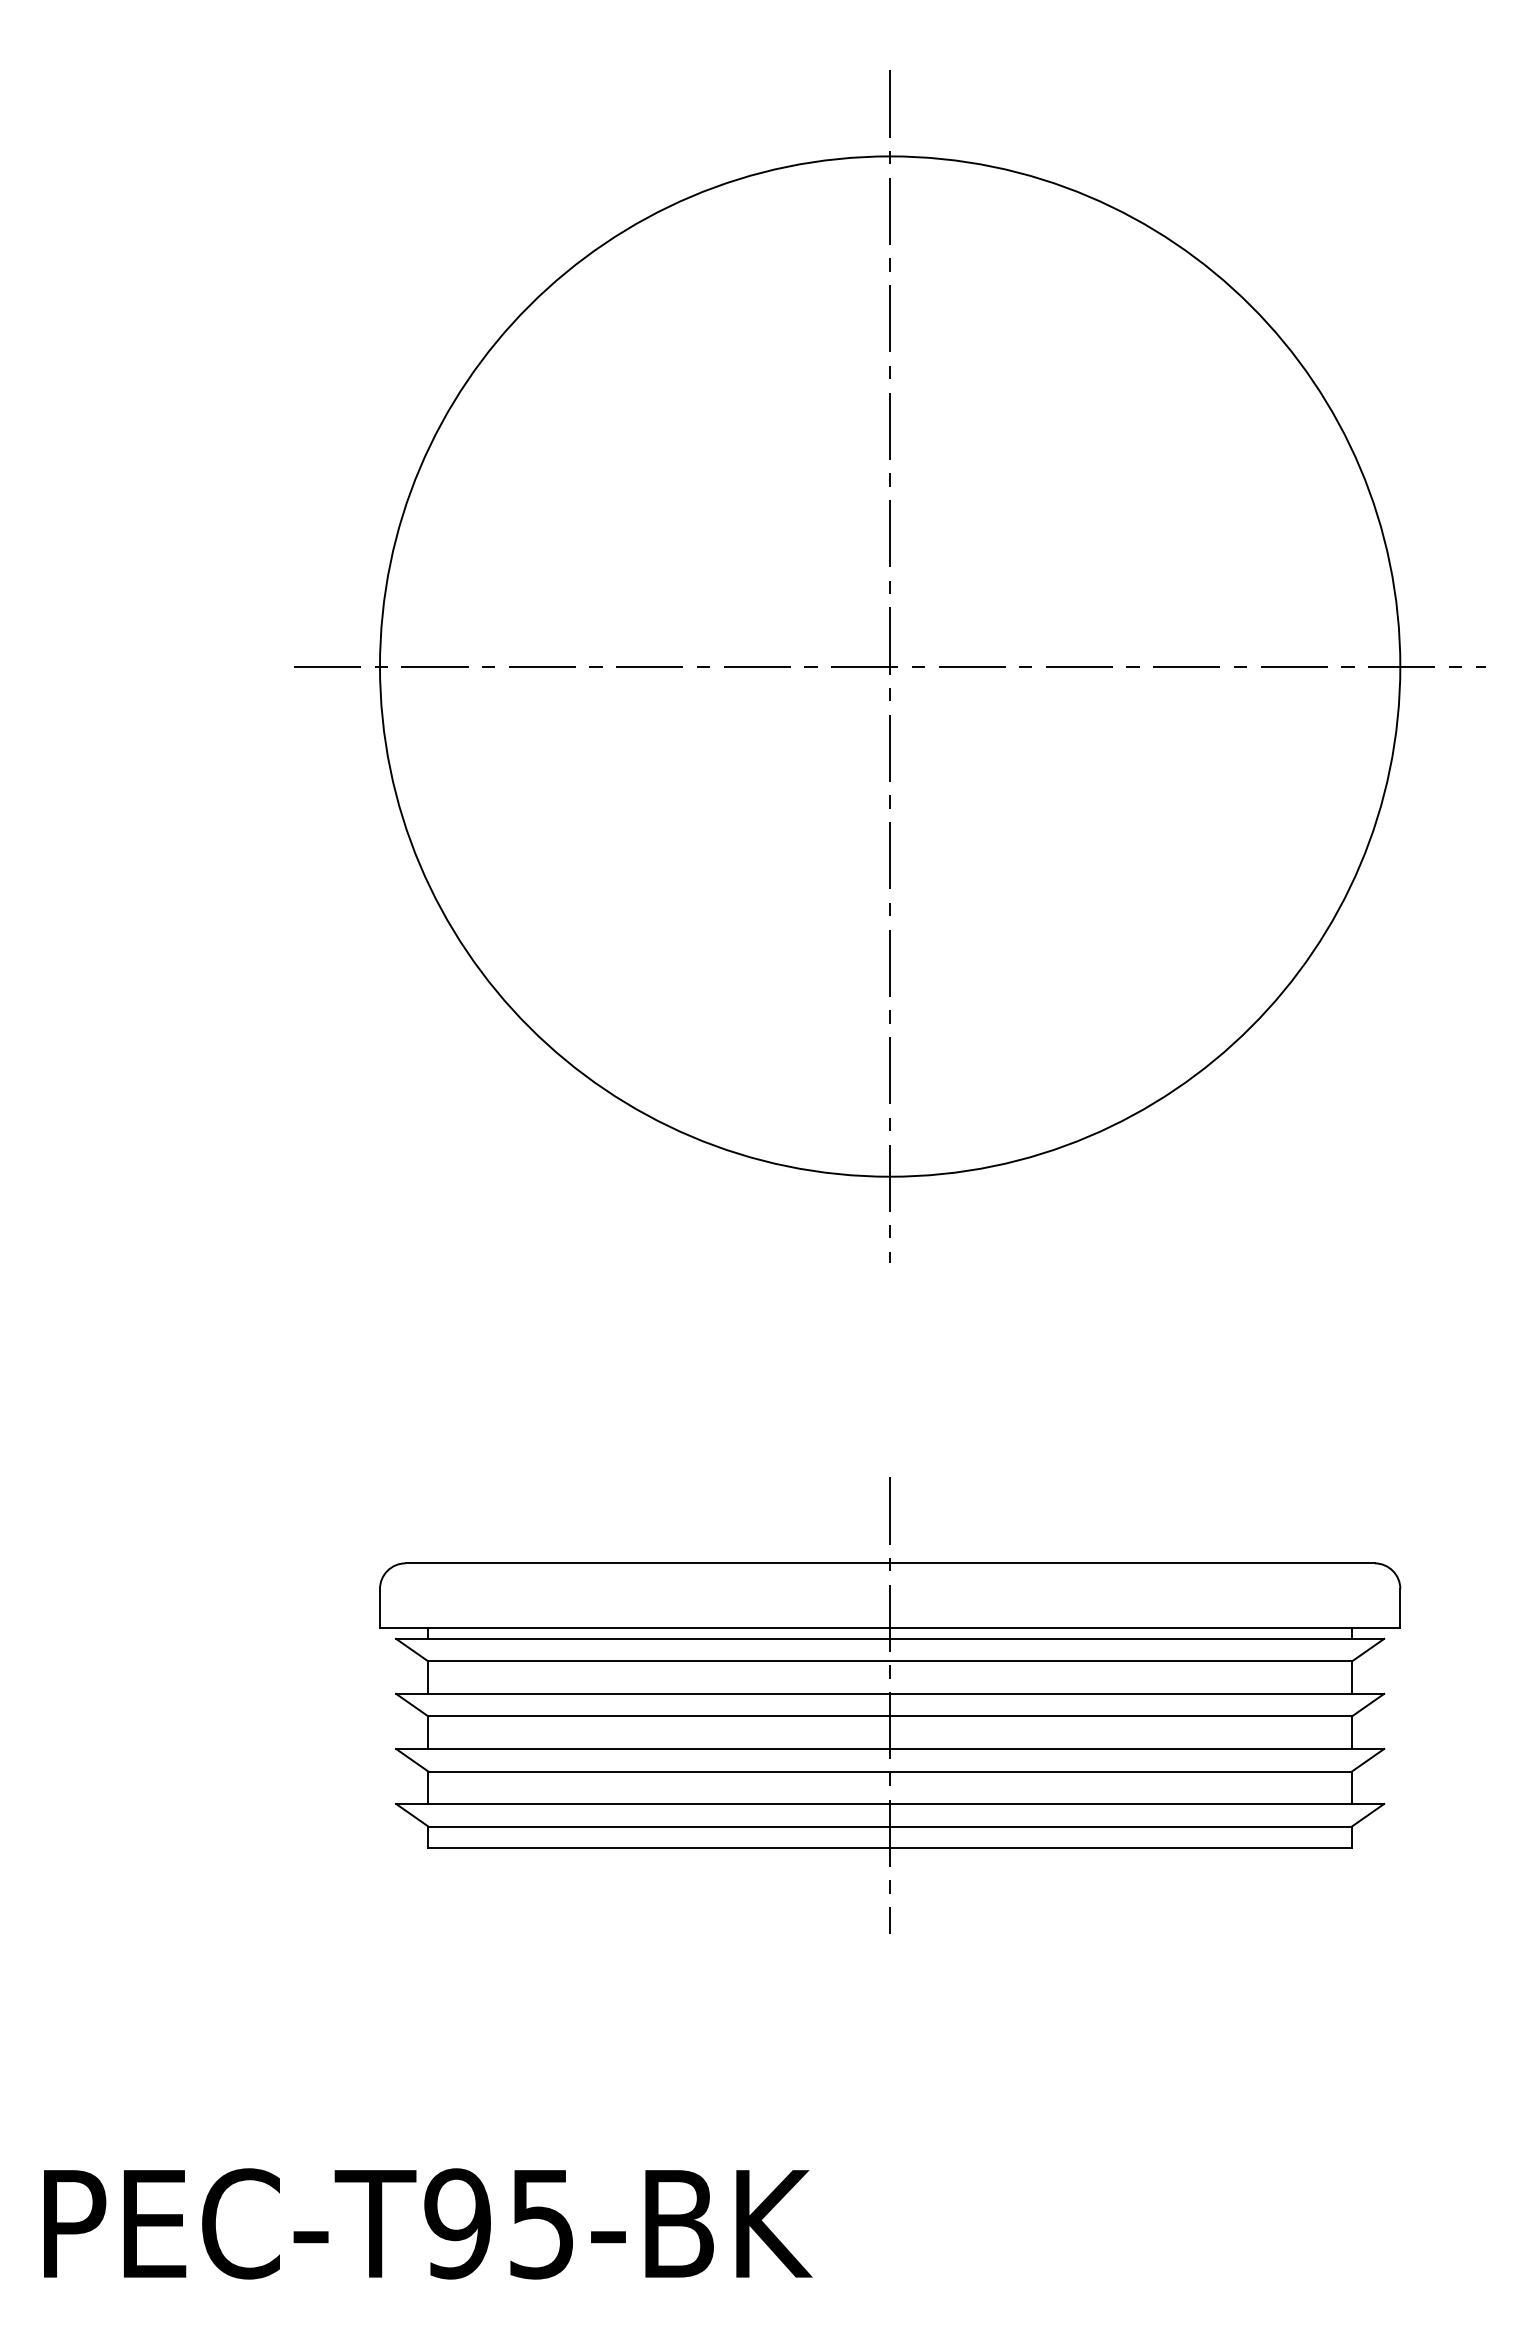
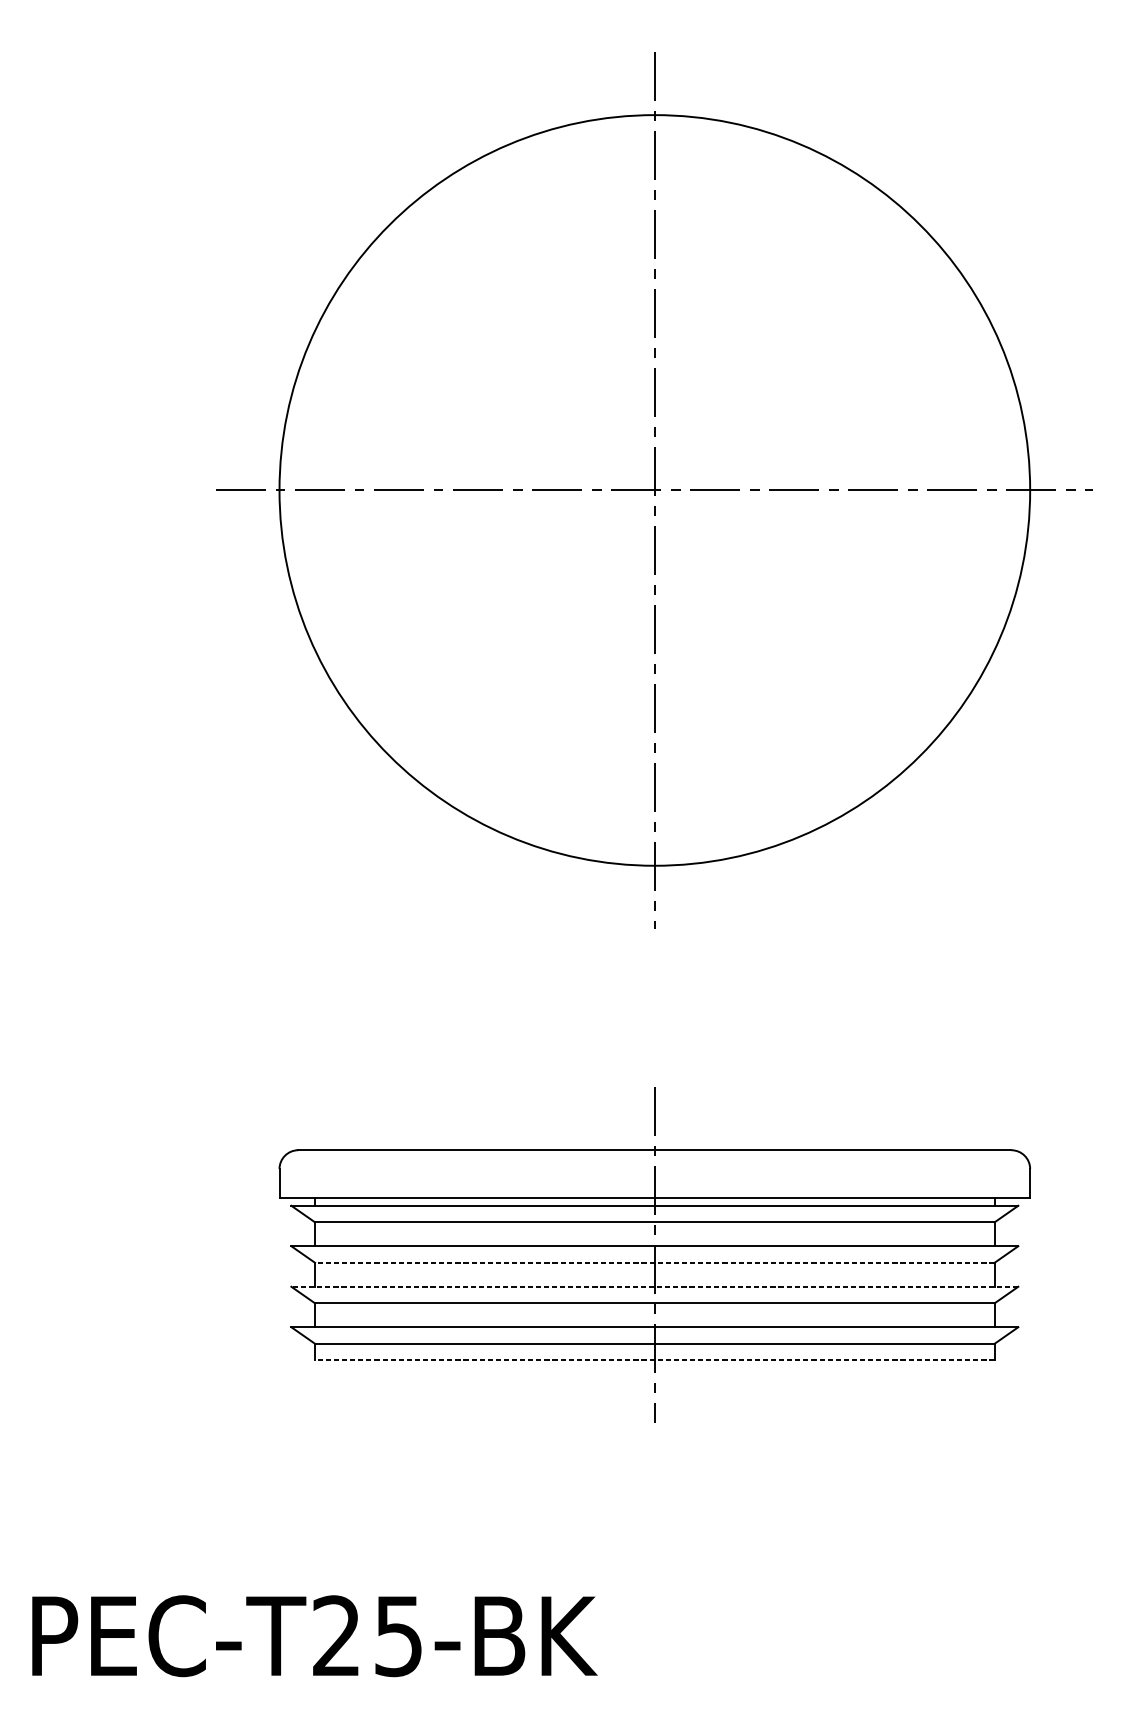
line: (890, 1716) -> (655, 1262), solid -> dashed
line: (889, 1748) -> (654, 1286), solid -> dashed
line: (890, 1847) -> (655, 1359), solid -> dashed
text: (457, 2223) -> (336, 1635), PEC-T95-BK -> PEC-T25-BK

